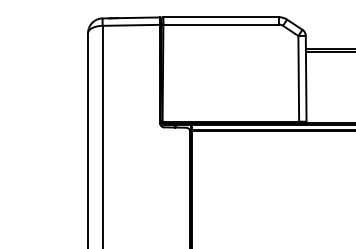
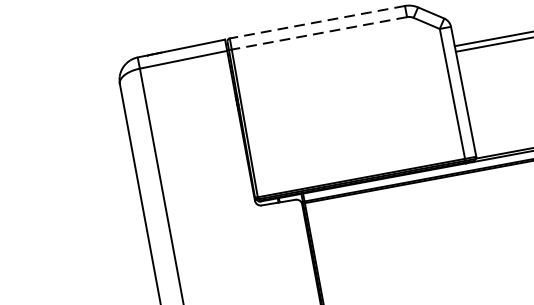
line: (221, 17) -> (317, 22), solid -> dashed
line: (221, 24) -> (319, 33), solid -> dashed

